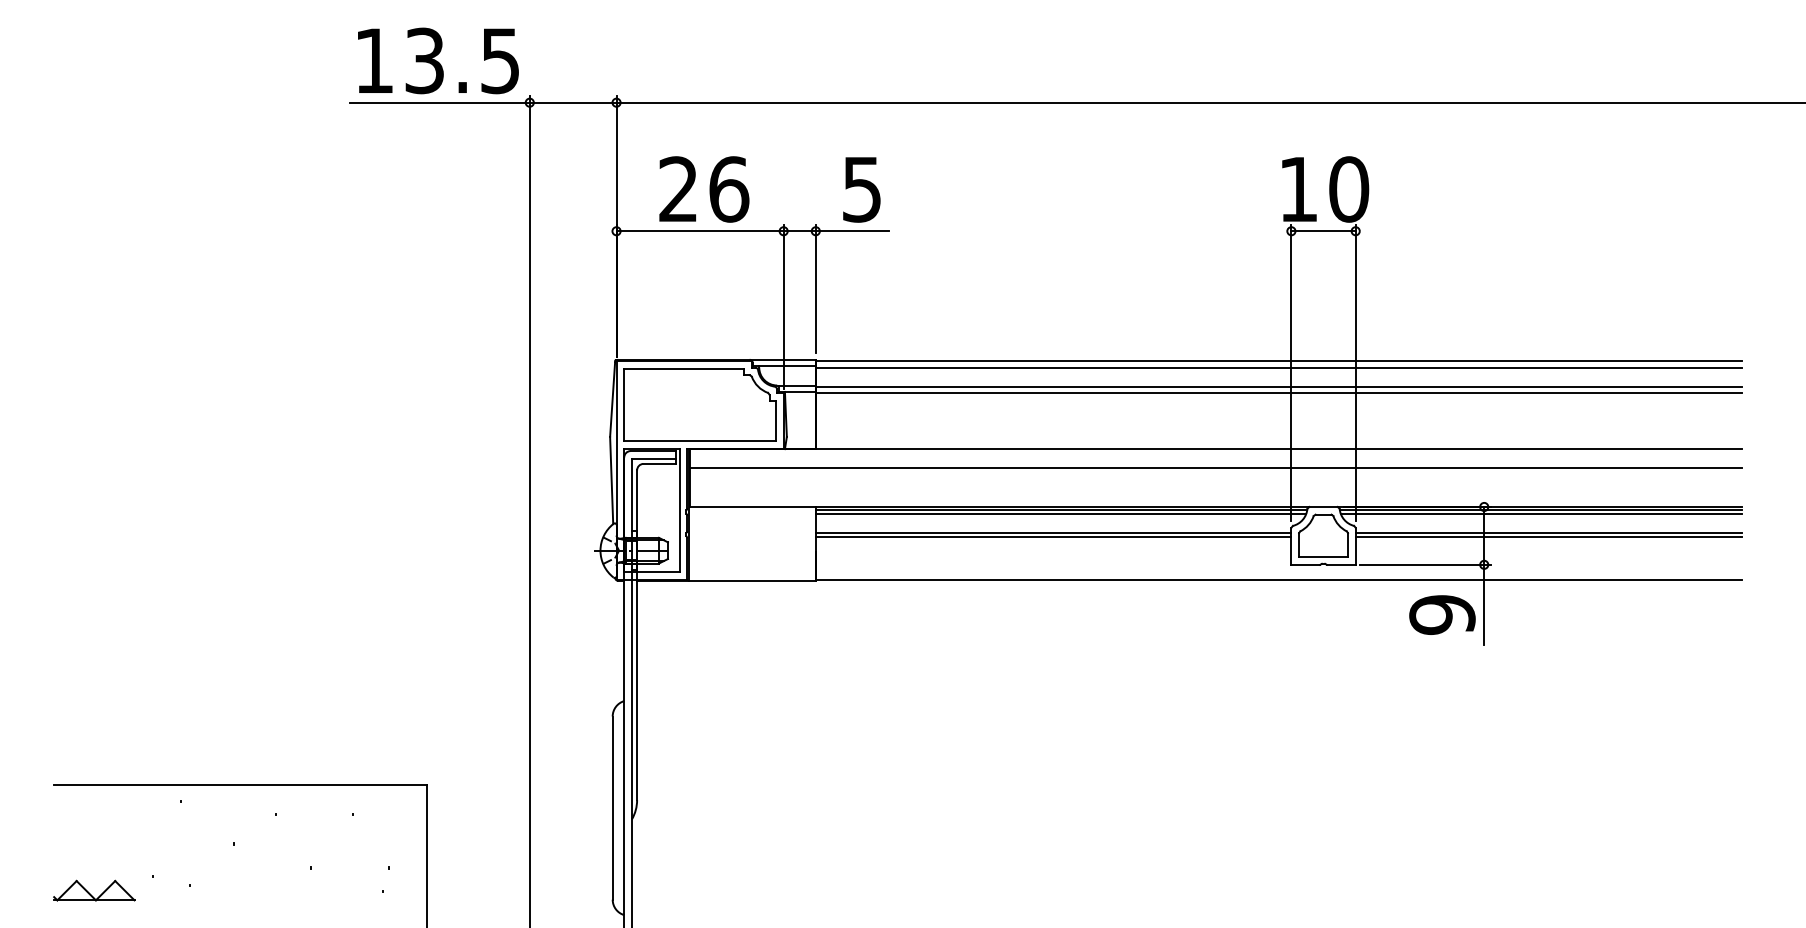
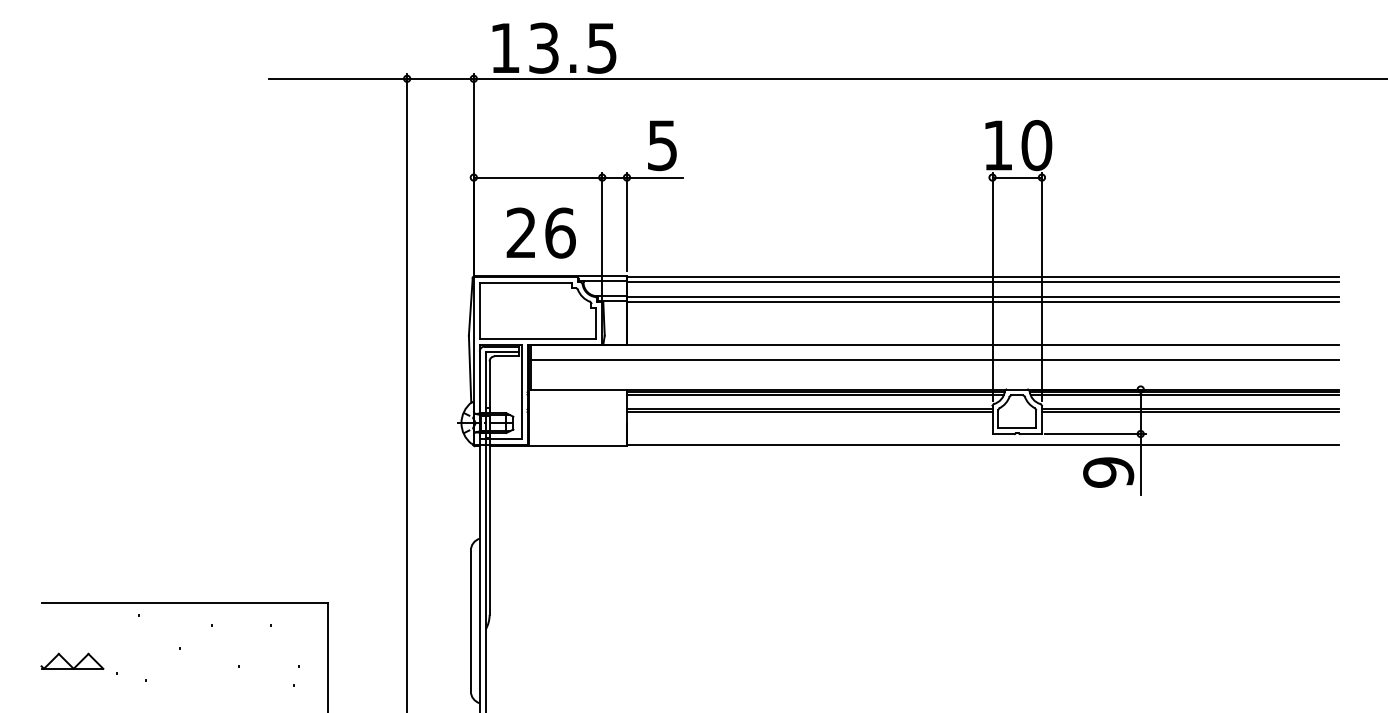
text: (438, 60) -> (554, 47), moved
text: (704, 189) -> (541, 233), moved
part: (94, 890) -> (72, 661), moved

